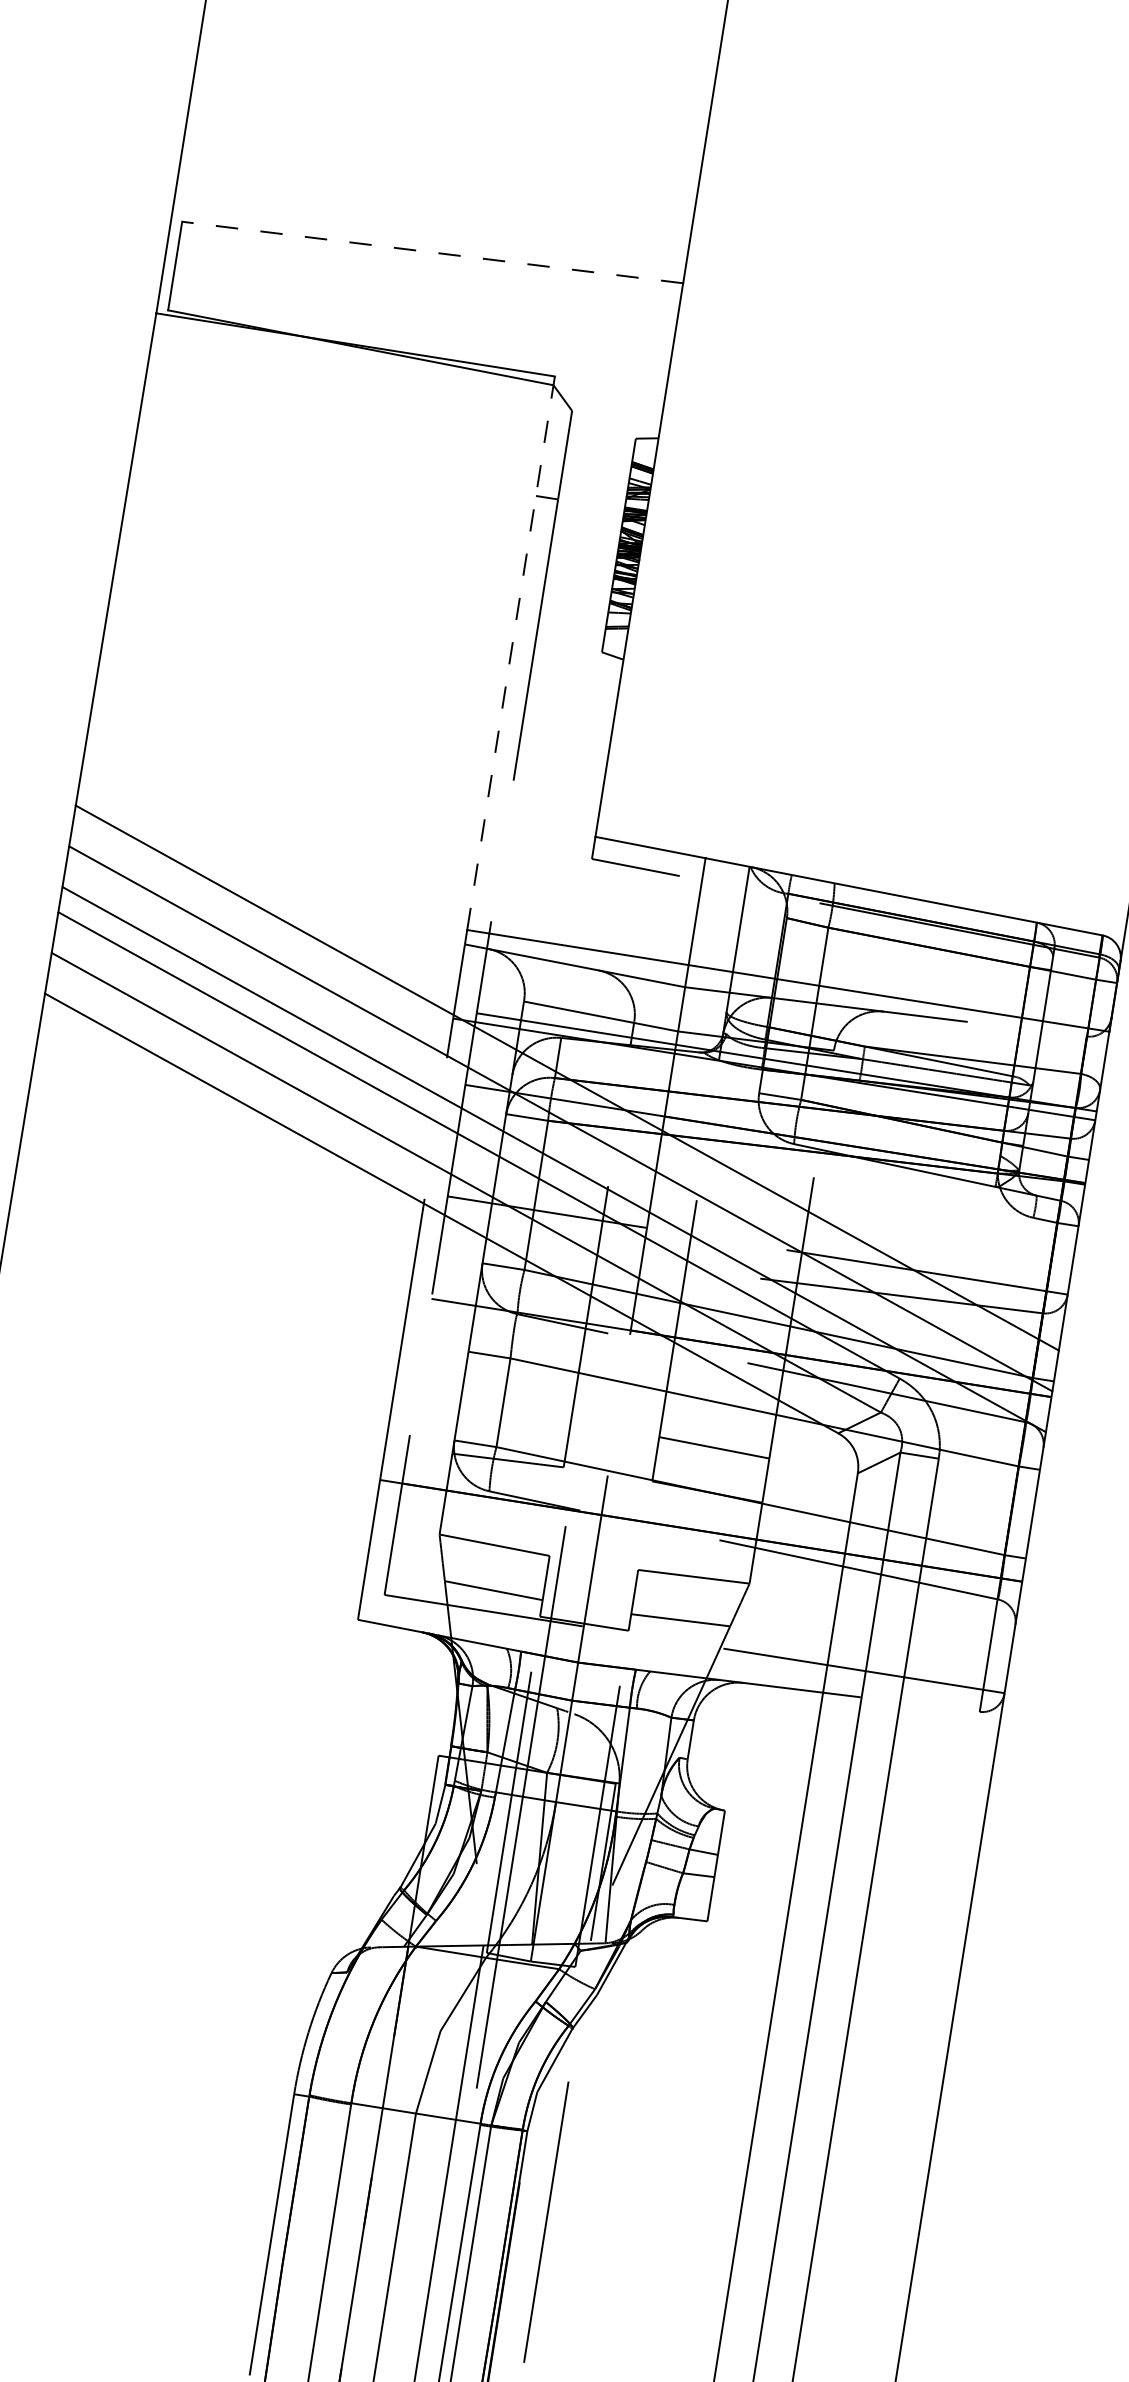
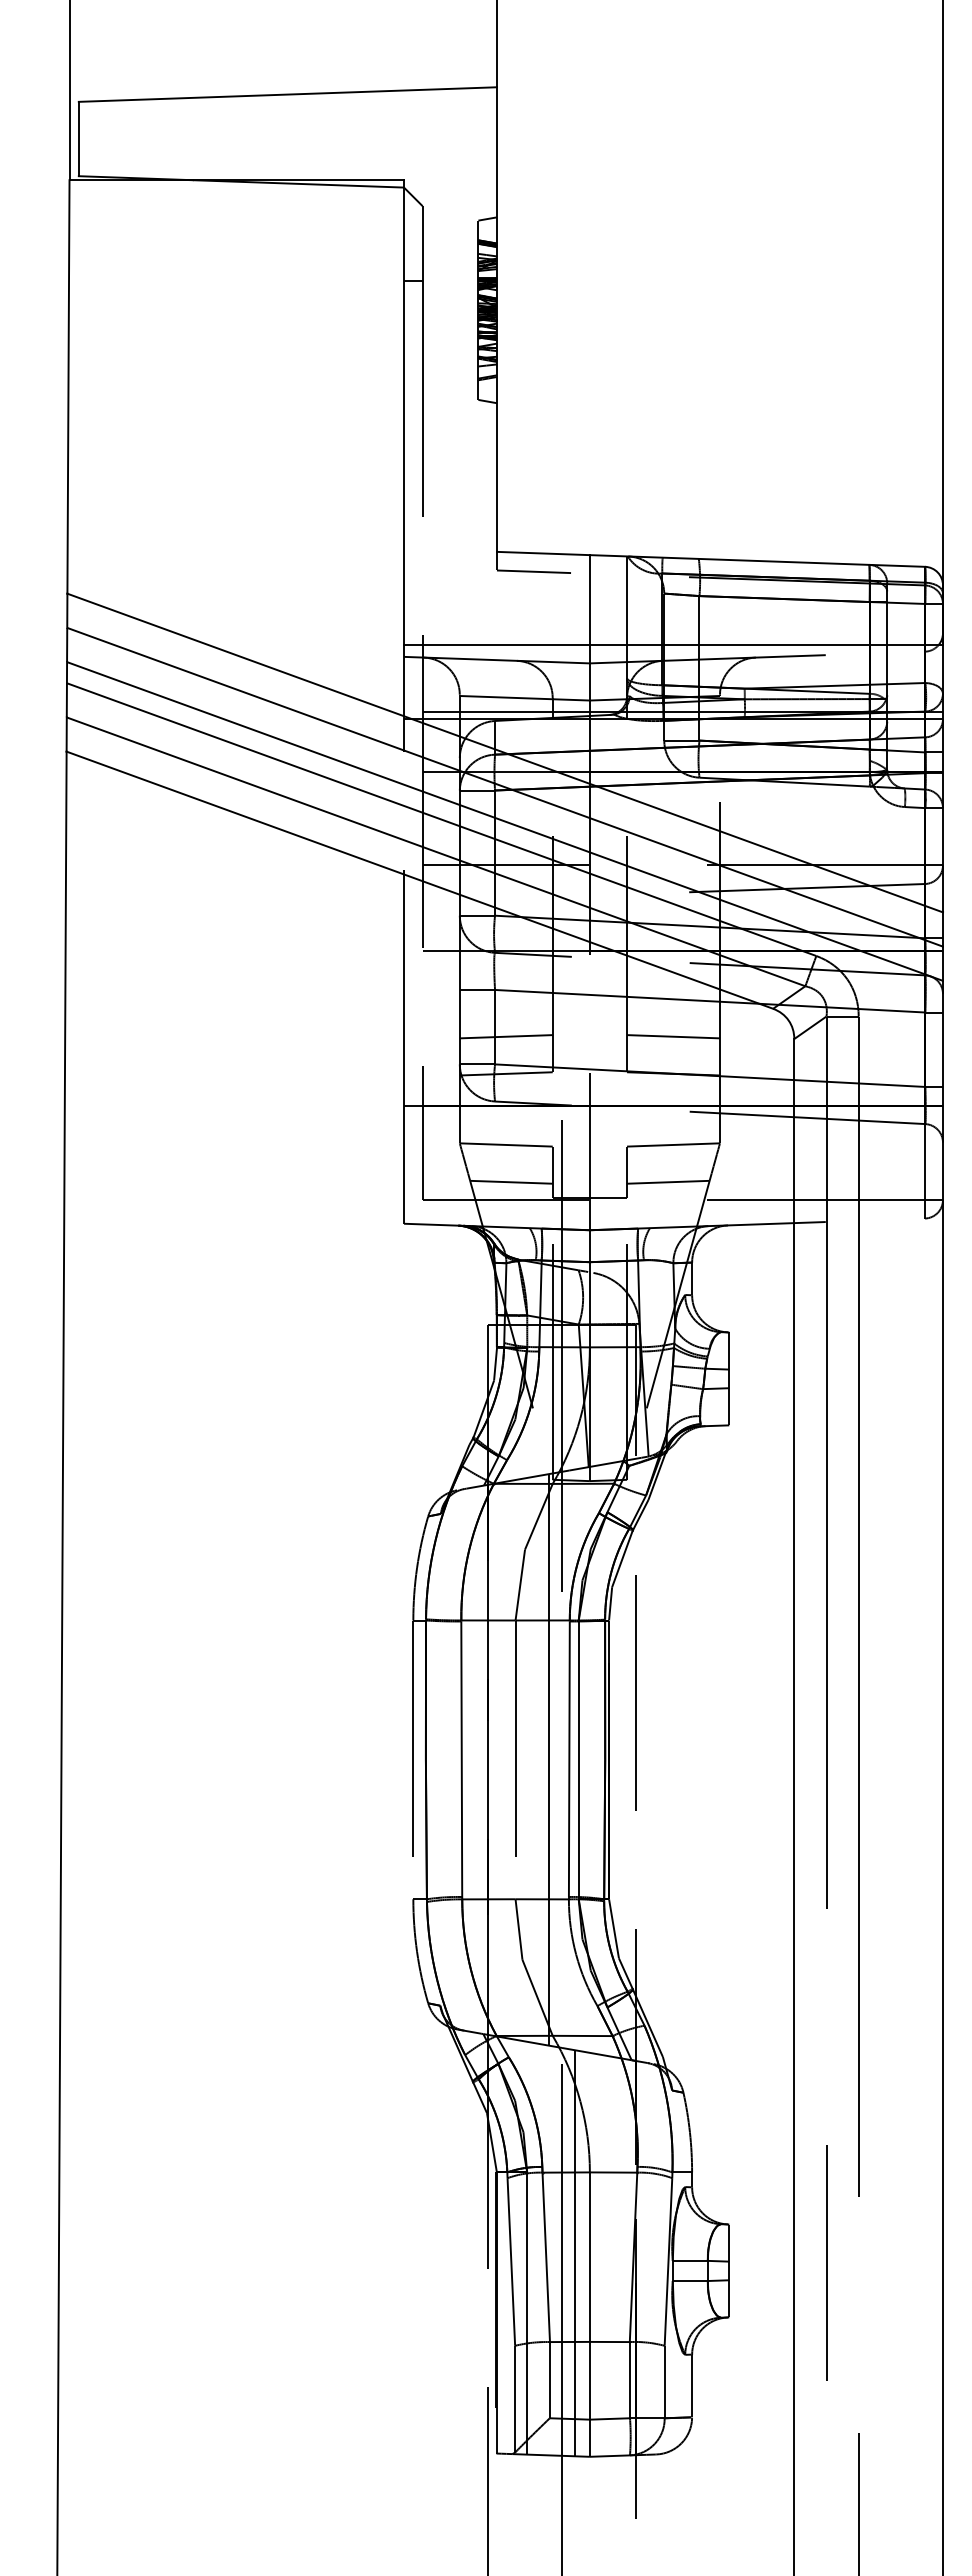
line: (432, 252) -> (287, 94), dashed -> solid
line: (511, 654) -> (404, 413), dashed -> solid
line: (514, 1415) -> (505, 1036), added

